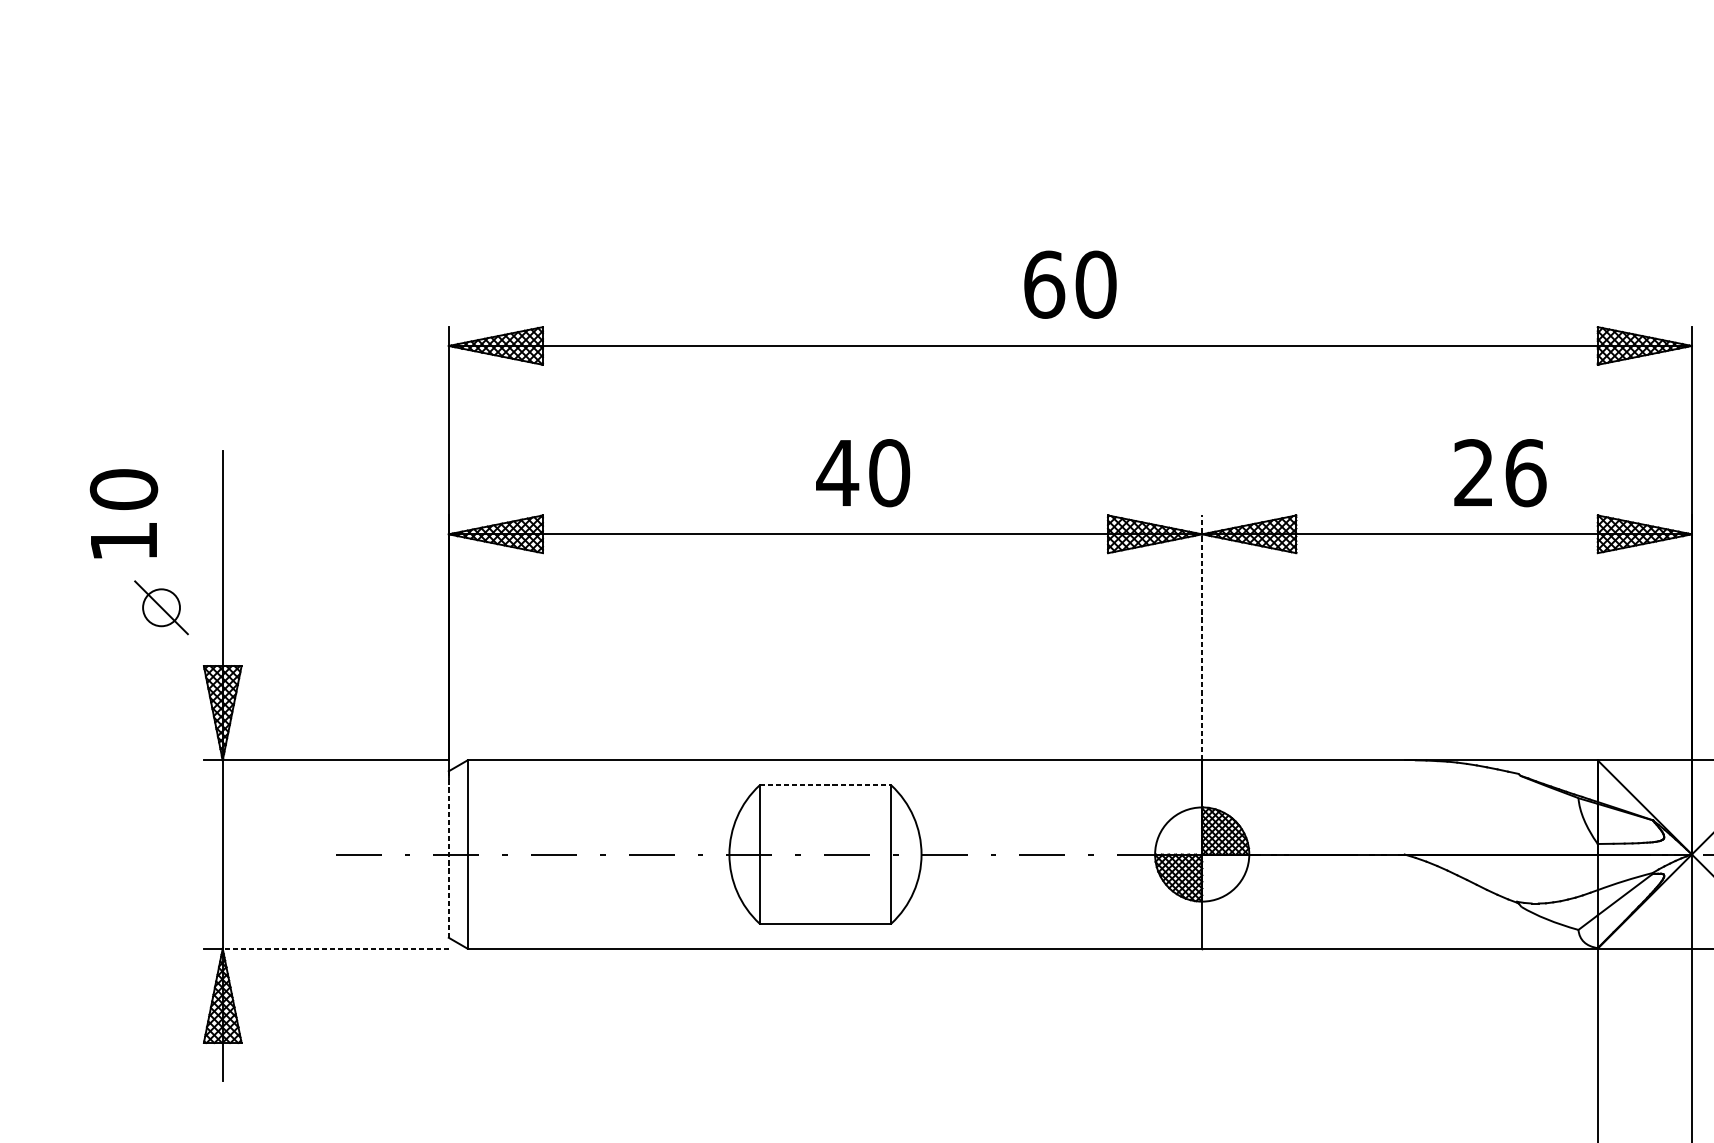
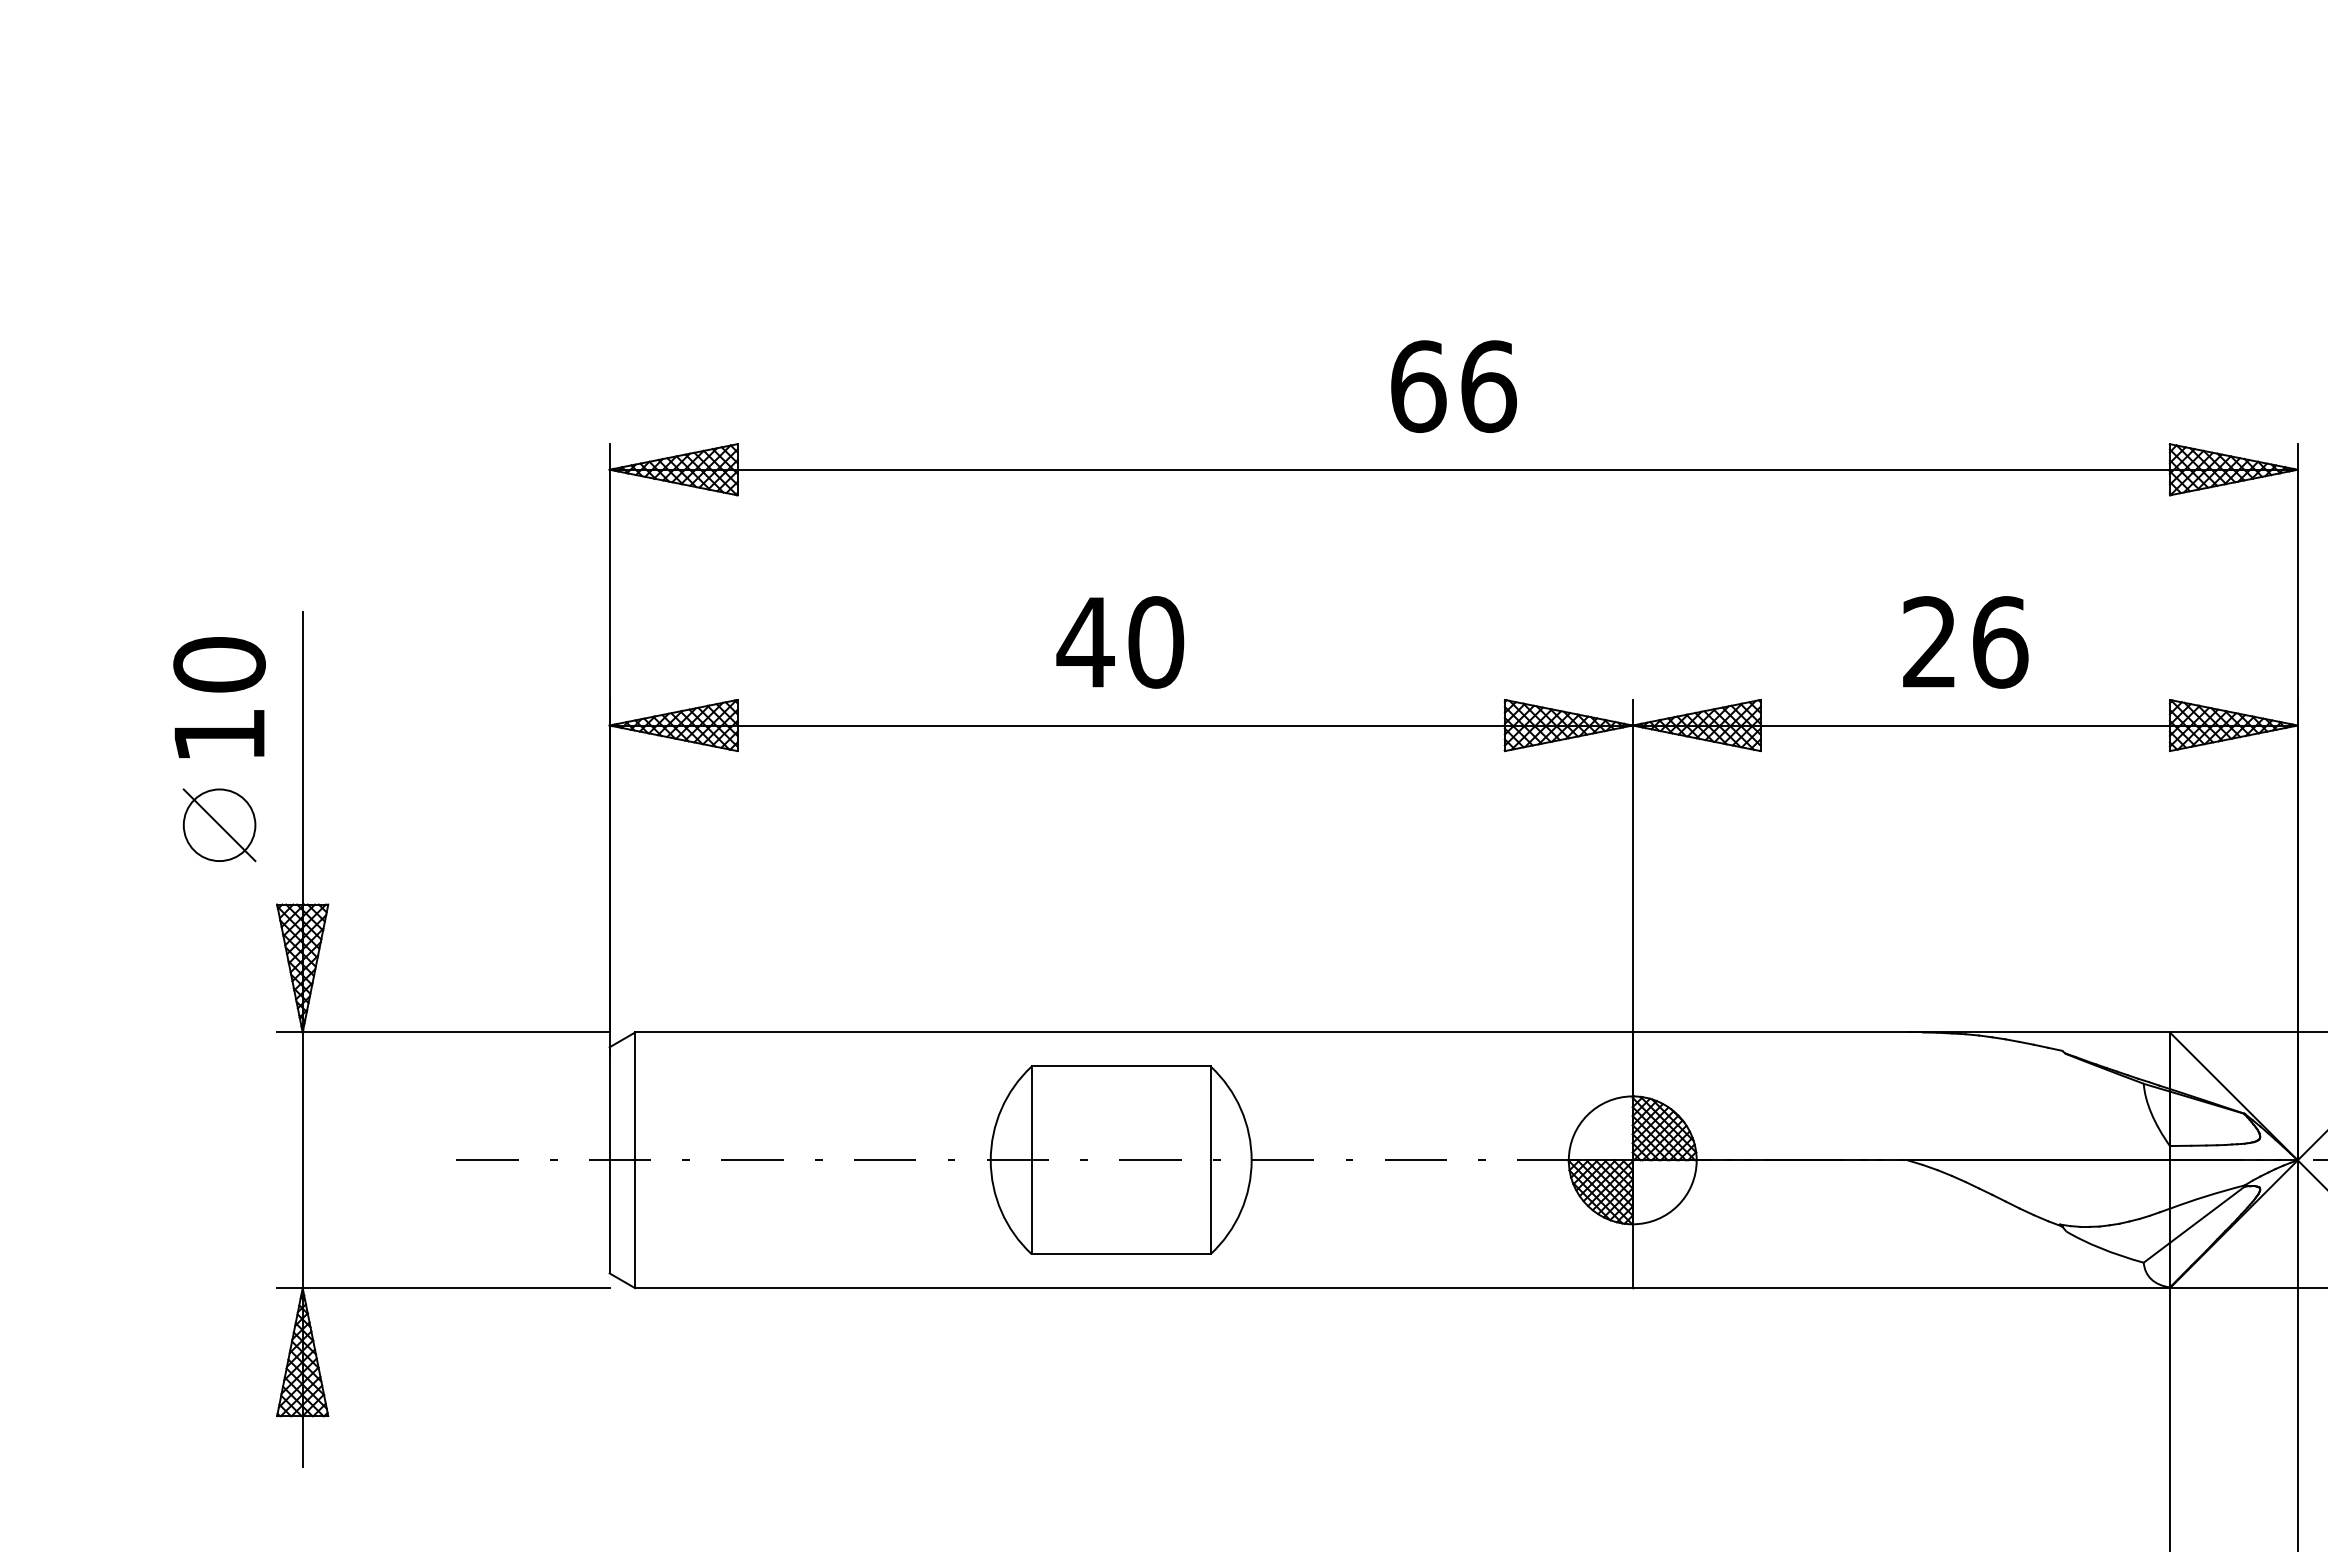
text: (1096, 284) -> (1489, 386), 60 -> 66
text: (863, 473) -> (1120, 642), moved
text: (1500, 473) -> (1965, 642), moved
text: (123, 513) -> (219, 697), moved
circle: (161, 607) -> (219, 825), size x1.43
line: (1202, 637) -> (1632, 865), dashed -> solid
line: (825, 785) -> (1121, 1066), dashed -> solid
line: (448, 854) -> (609, 1160), dashed -> solid
line: (335, 948) -> (455, 1288), dashed -> solid

